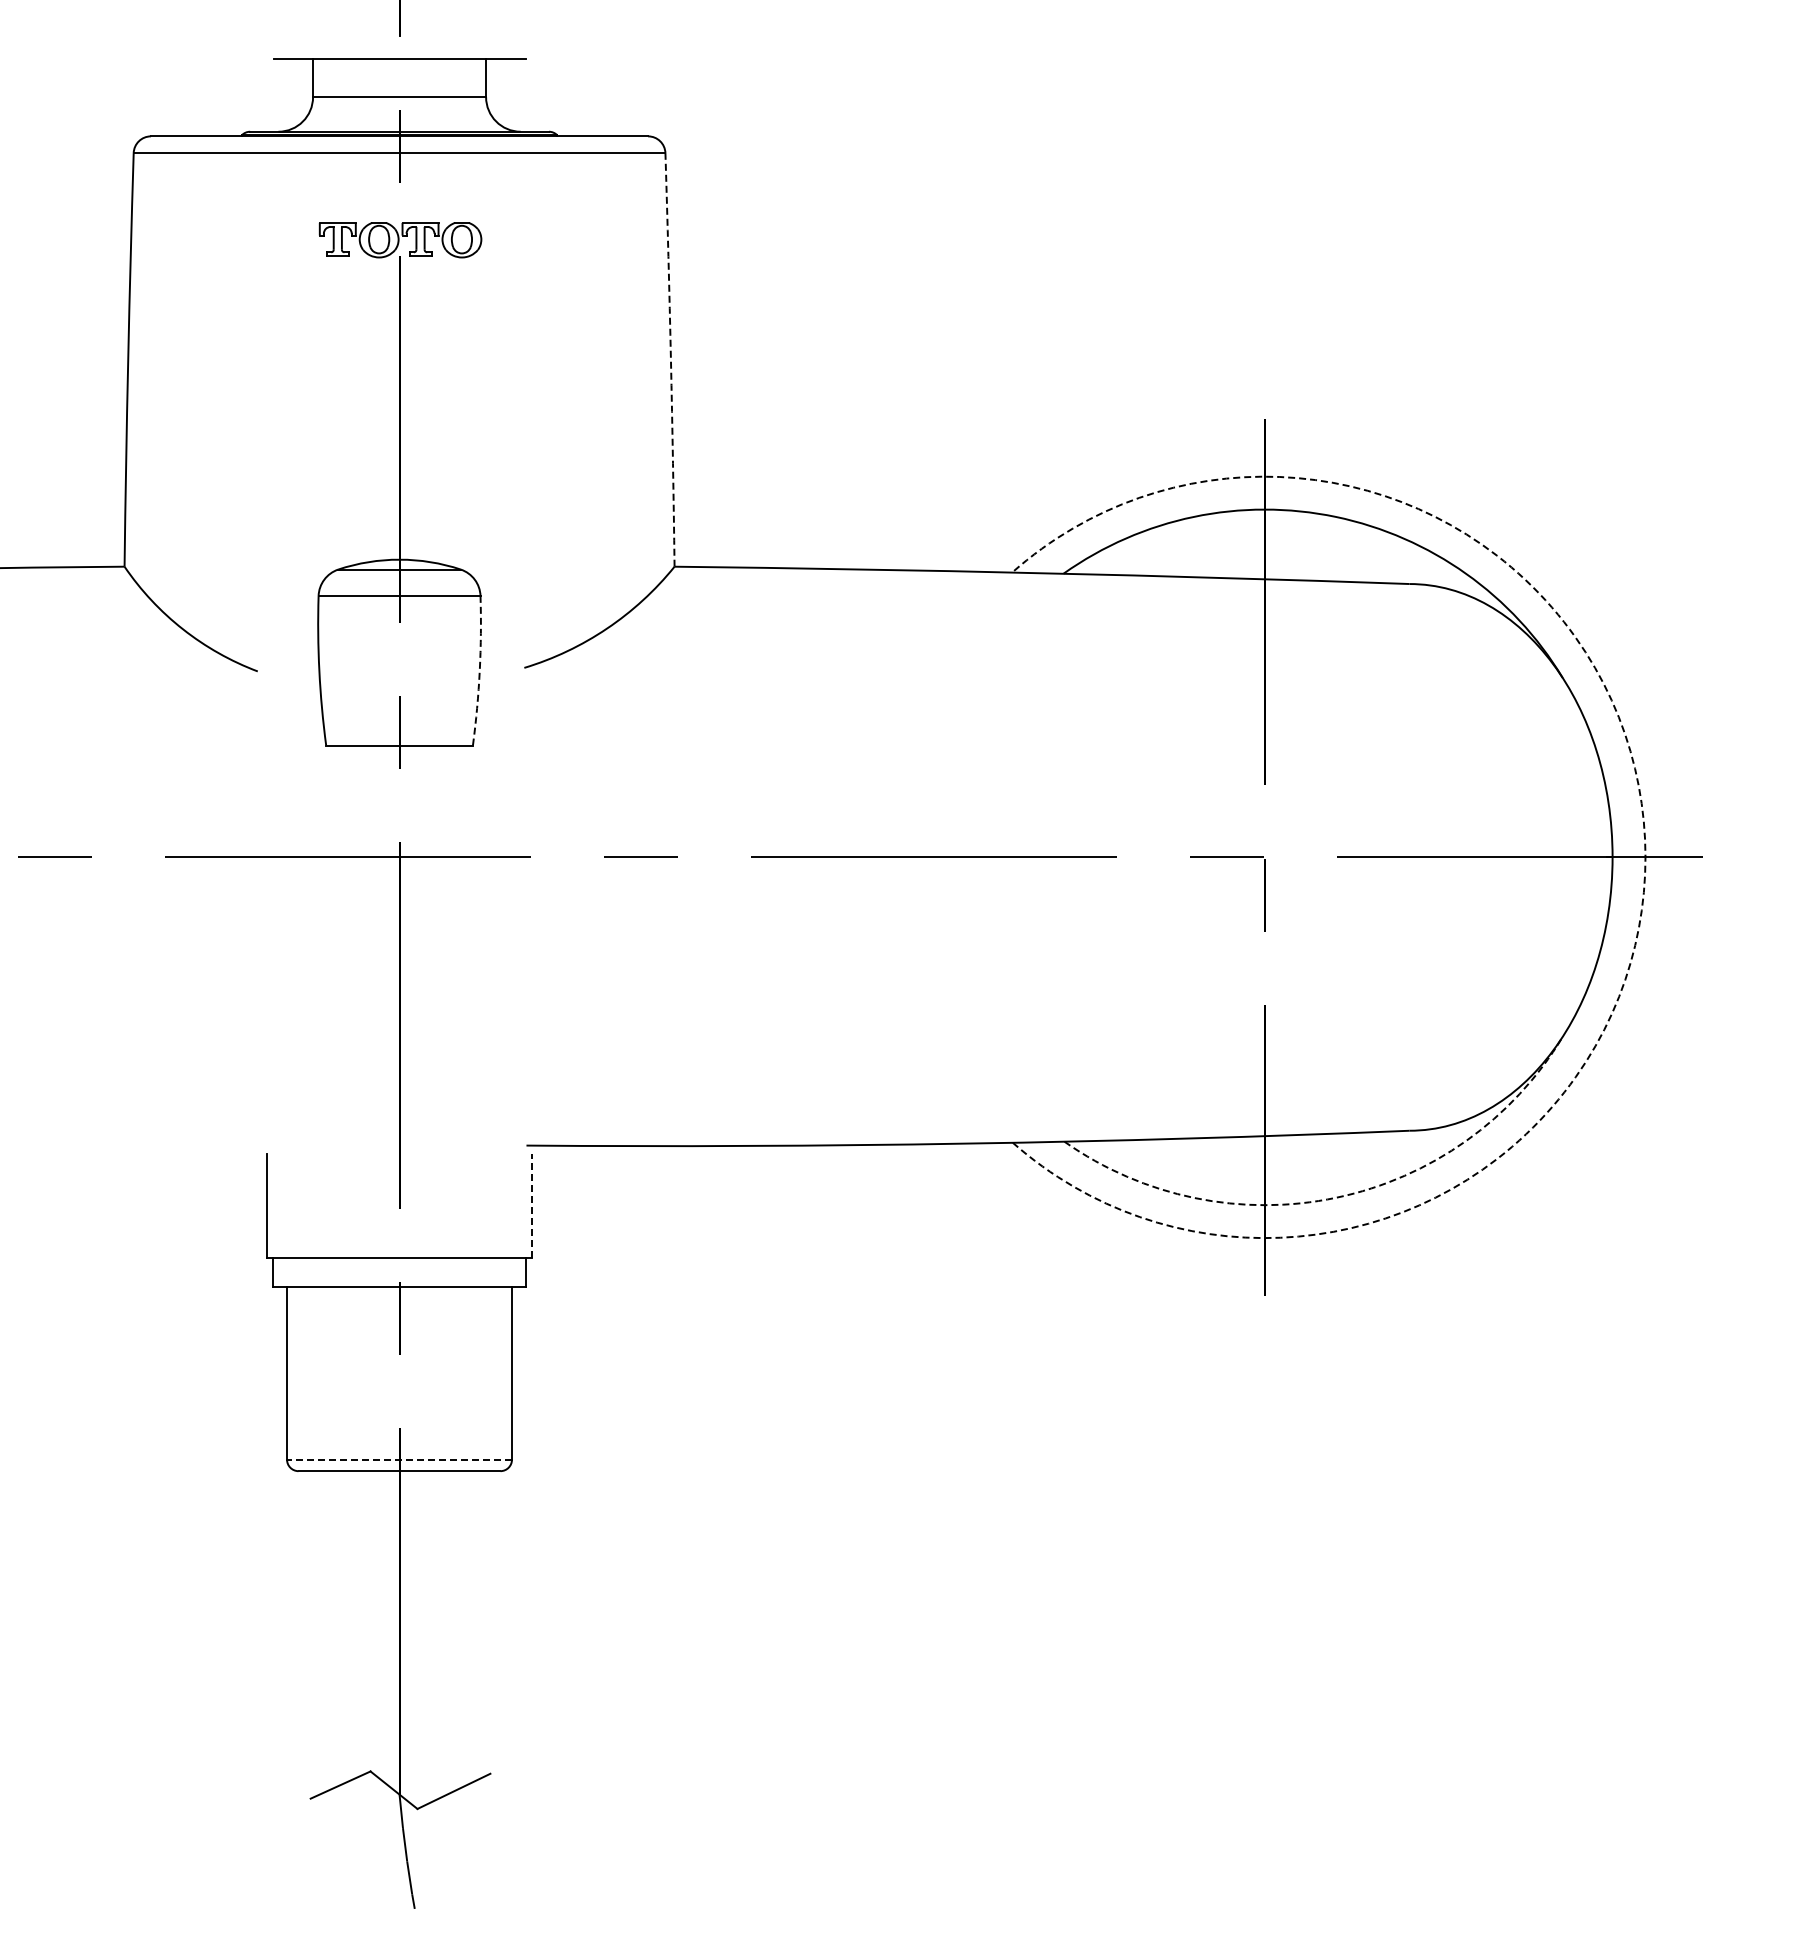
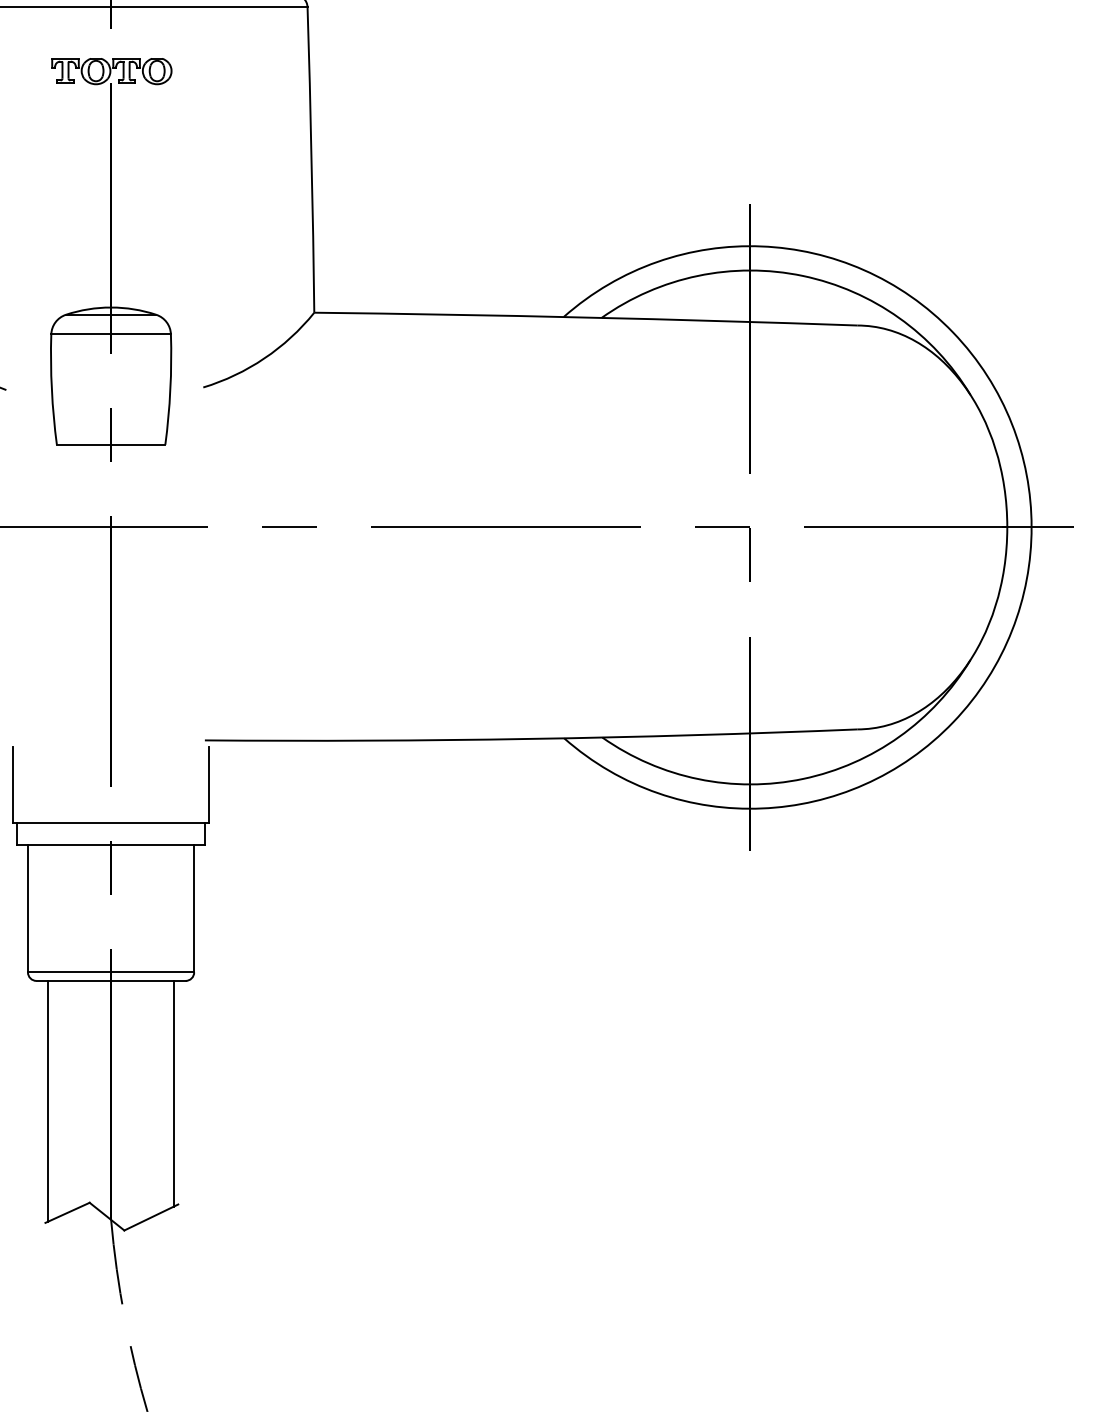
arc: (670, 359) -> (311, 159), dashed -> solid
arc: (479, 670) -> (170, 389), dashed -> solid
arc: (1645, 856) -> (1031, 526), dashed -> solid
arc: (1336, 1197) -> (803, 778), dashed -> solid
line: (532, 1205) -> (209, 784), dashed -> solid
line: (399, 1459) -> (111, 972), dashed -> solid
line: (484, 1623) -> (173, 1093), added
line: (314, 1633) -> (48, 1100), added

